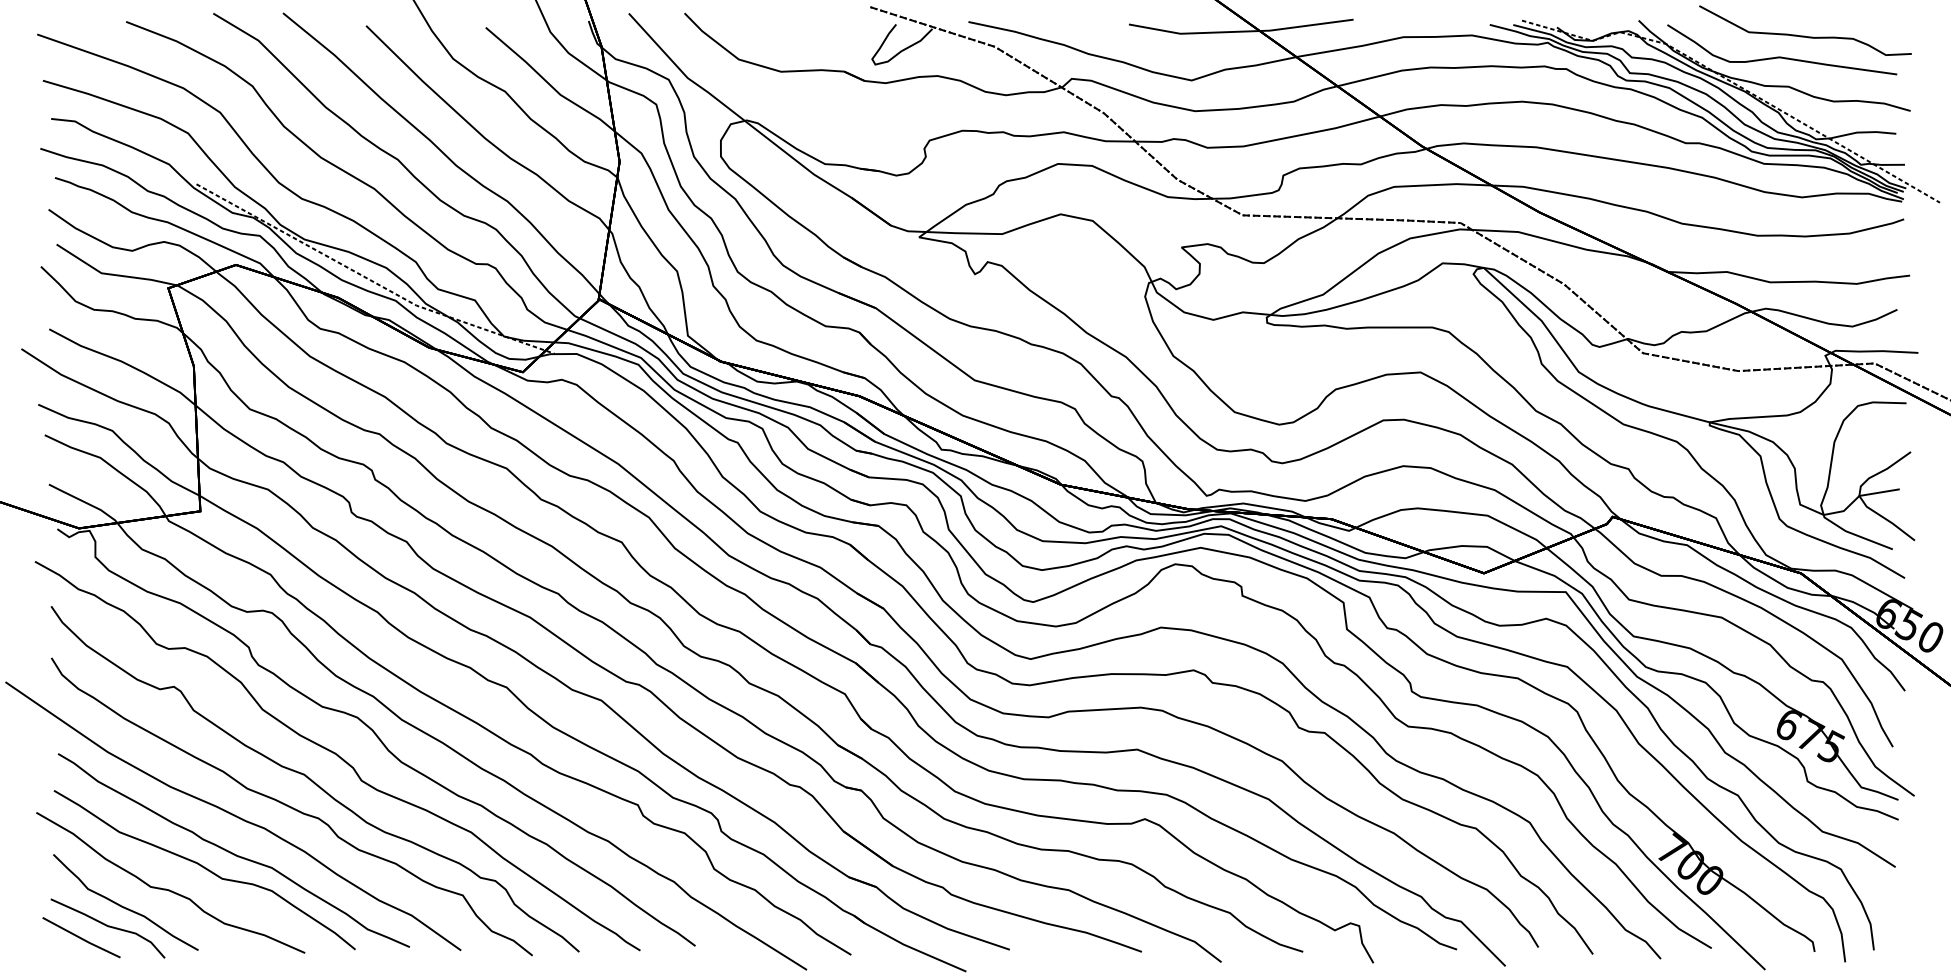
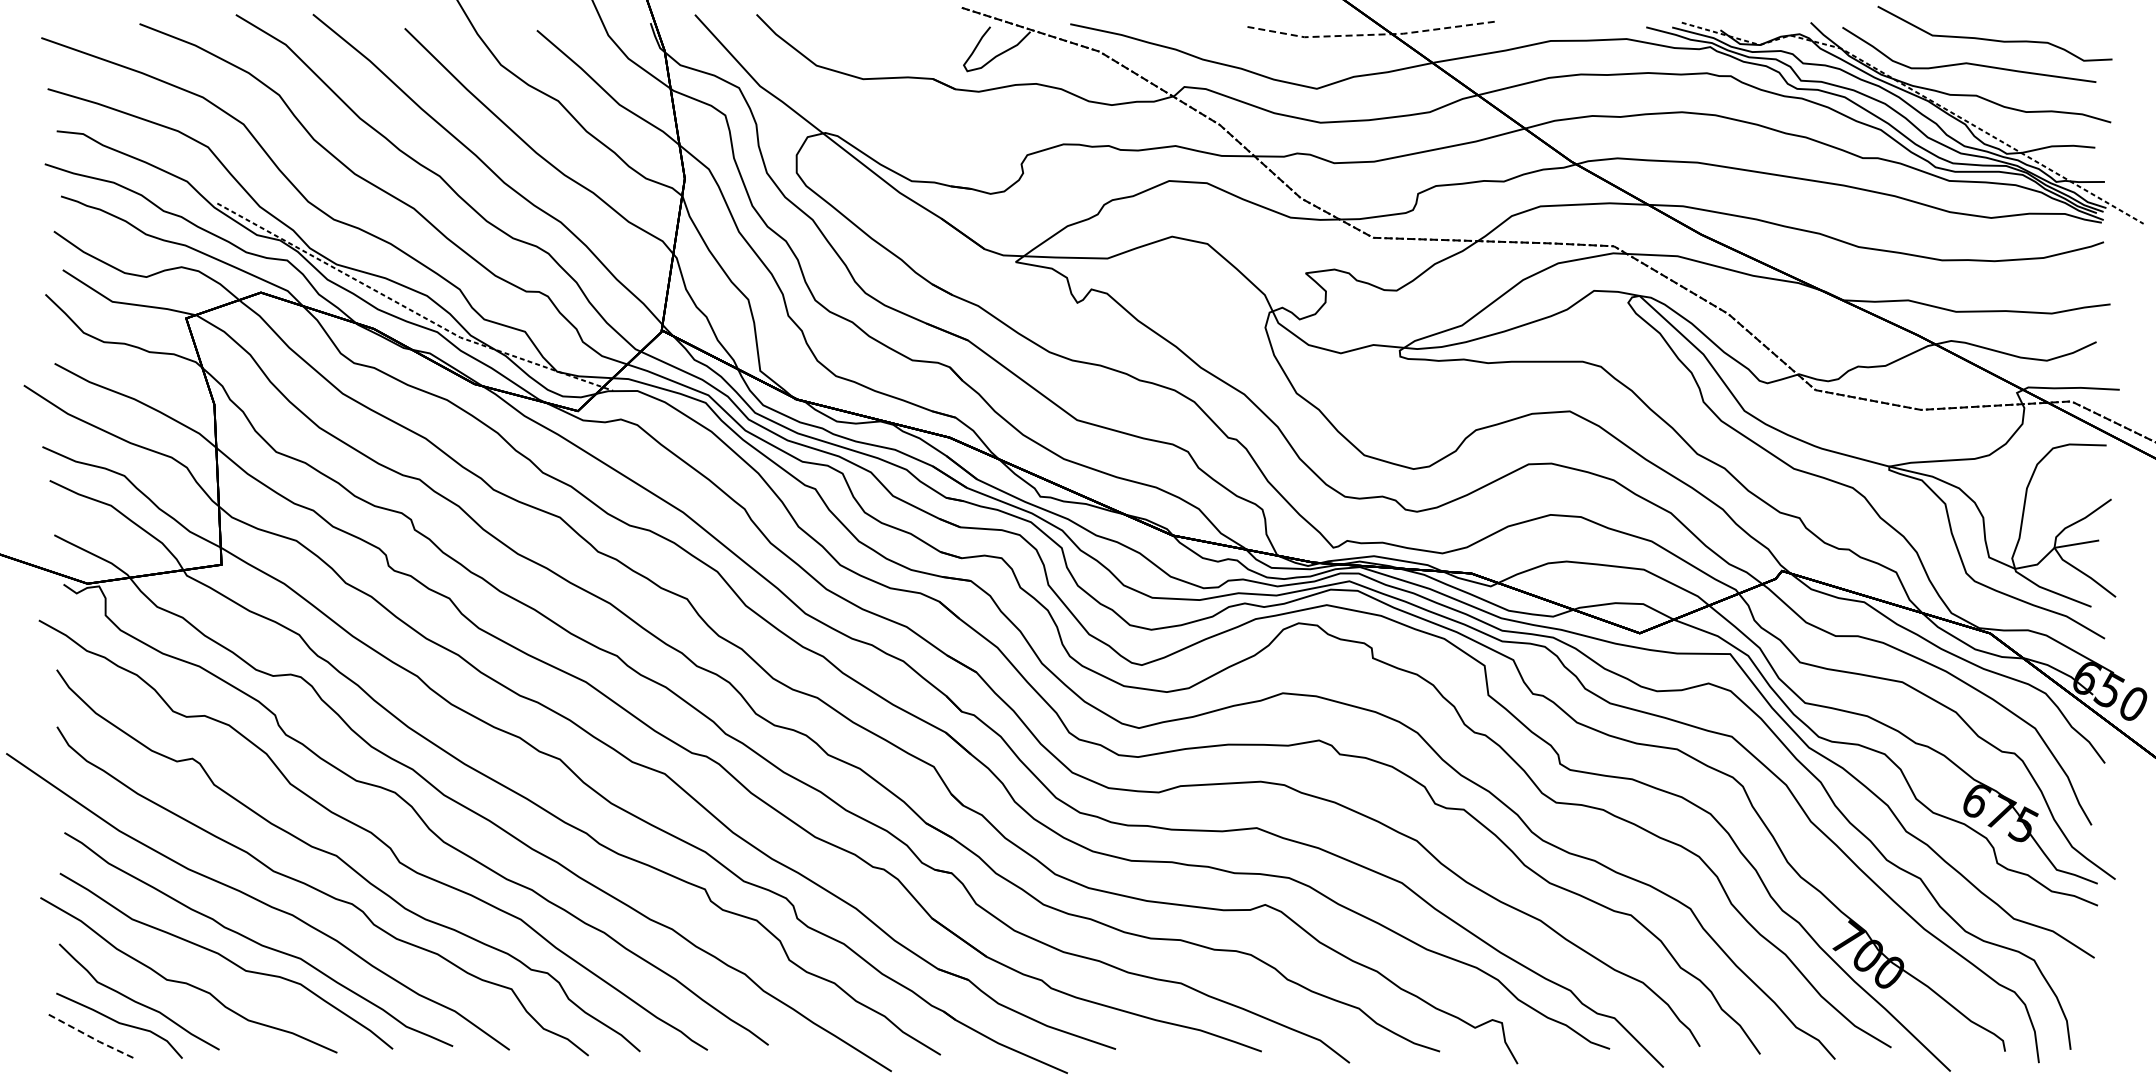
line: (1242, 31) -> (1372, 34), solid -> dashed
line: (81, 939) -> (90, 1037), solid -> dashed

